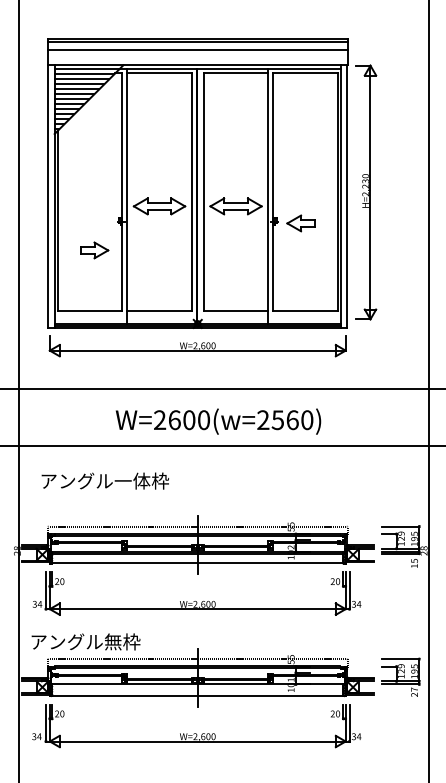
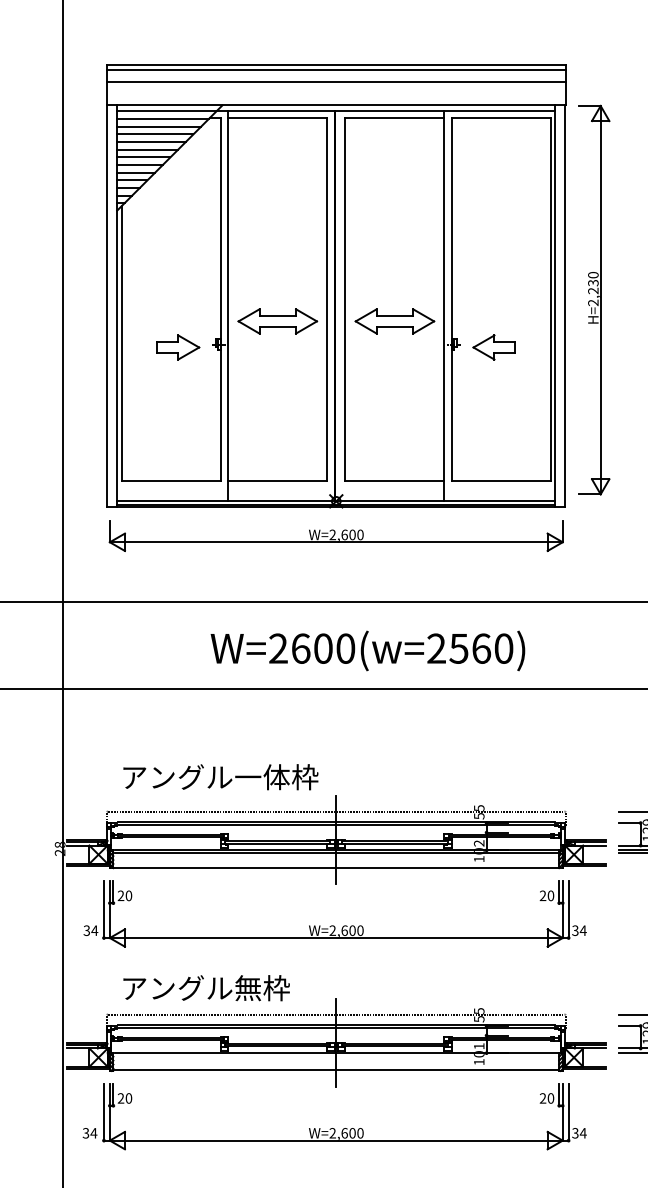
part: (94, 250) -> (178, 347), moved
text: (104, 480) -> (219, 776), moved
text: (85, 641) -> (205, 987), moved

